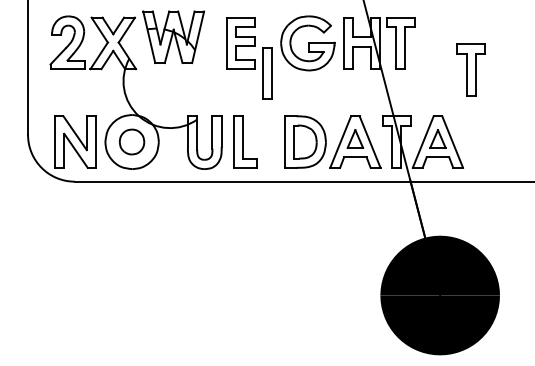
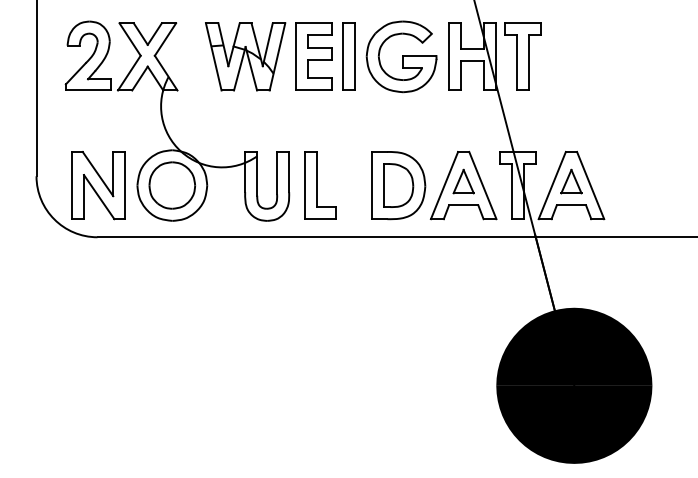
part: (173, 37) -> (245, 56), moved
part: (470, 69) -> (614, 91), removed
part: (267, 73) -> (348, 56), moved
part: (131, 142) -> (171, 185), size x1.43

